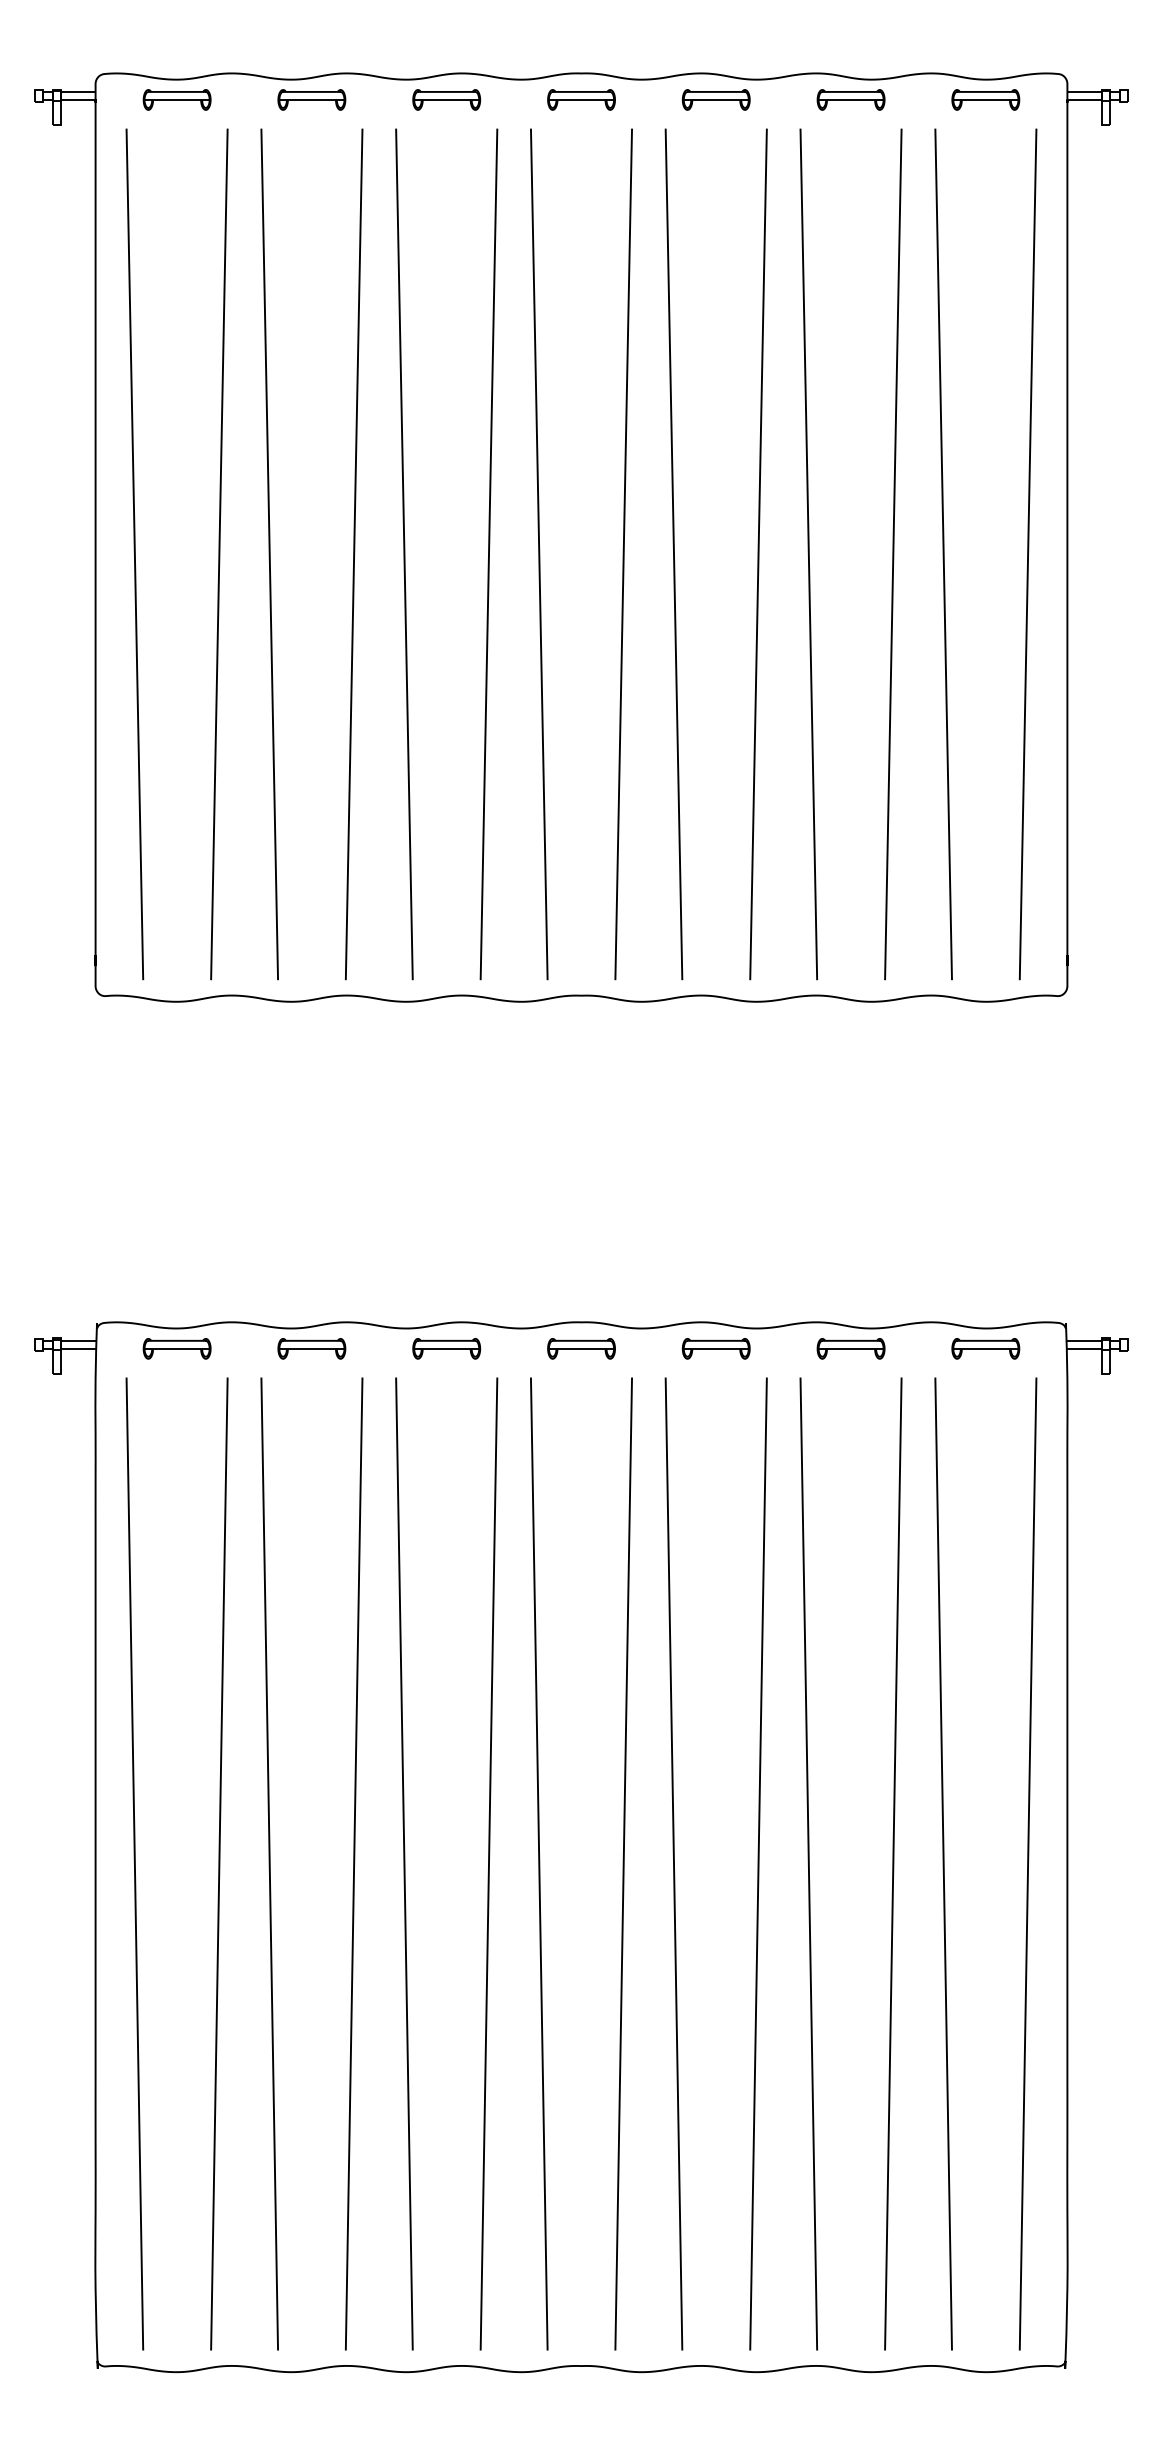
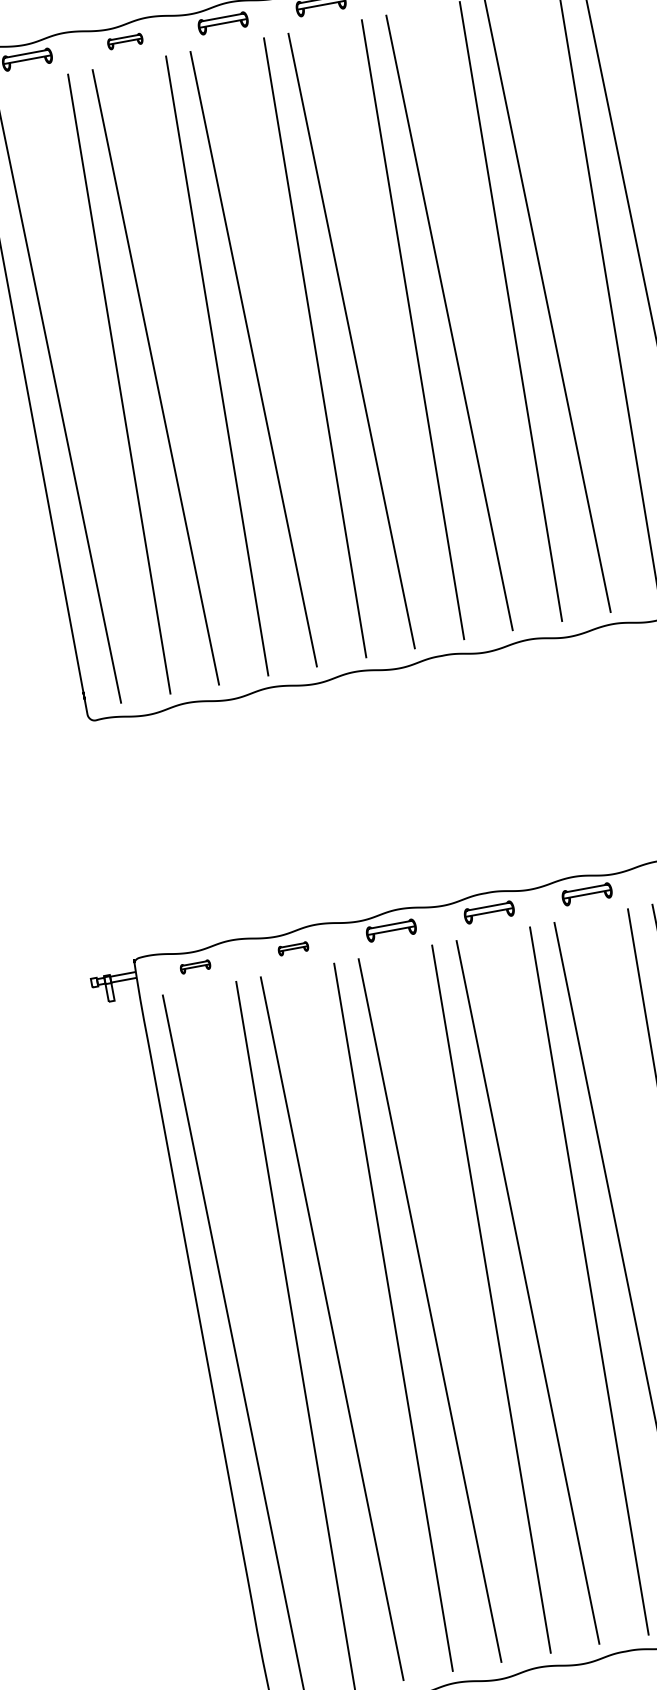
part: (311, 99) -> (124, 41), size x0.7
part: (176, 1348) -> (195, 966), size x0.6
part: (311, 1348) -> (293, 948), size x0.6

